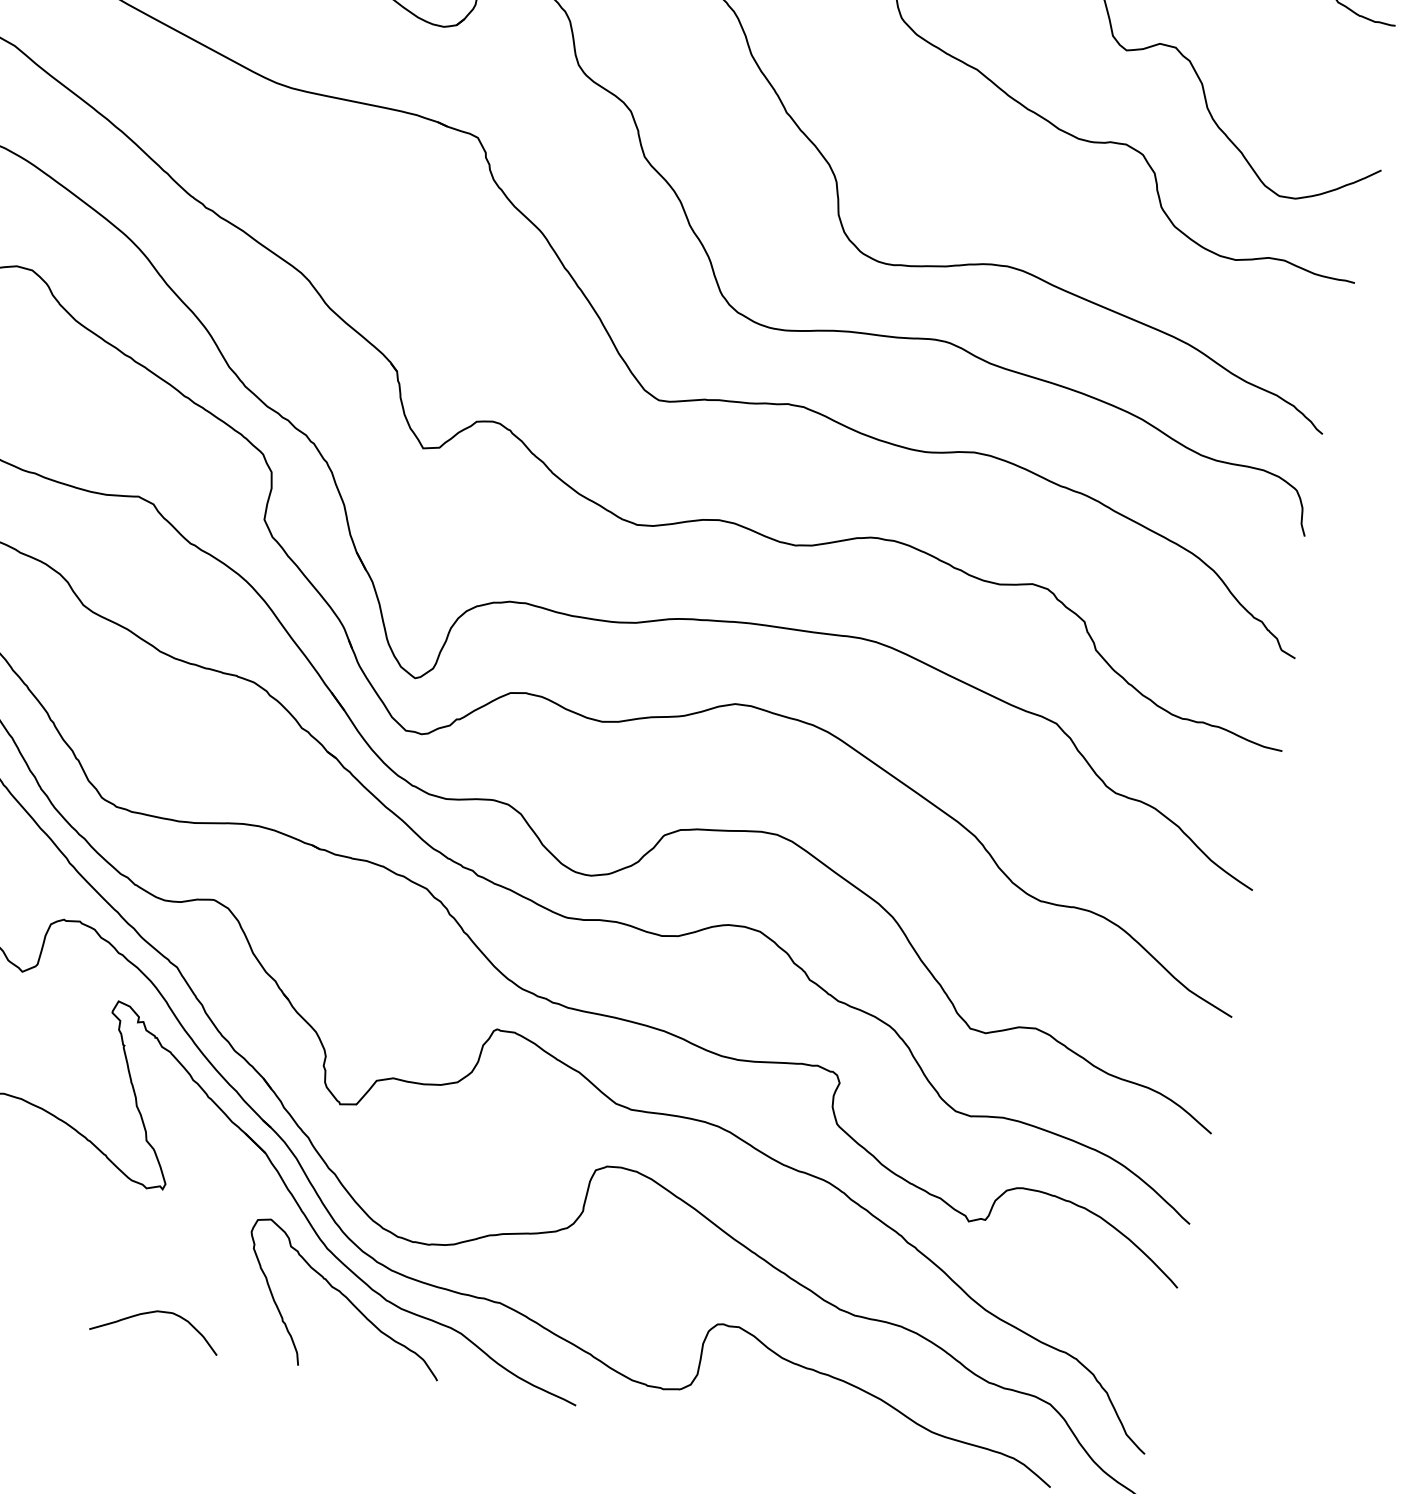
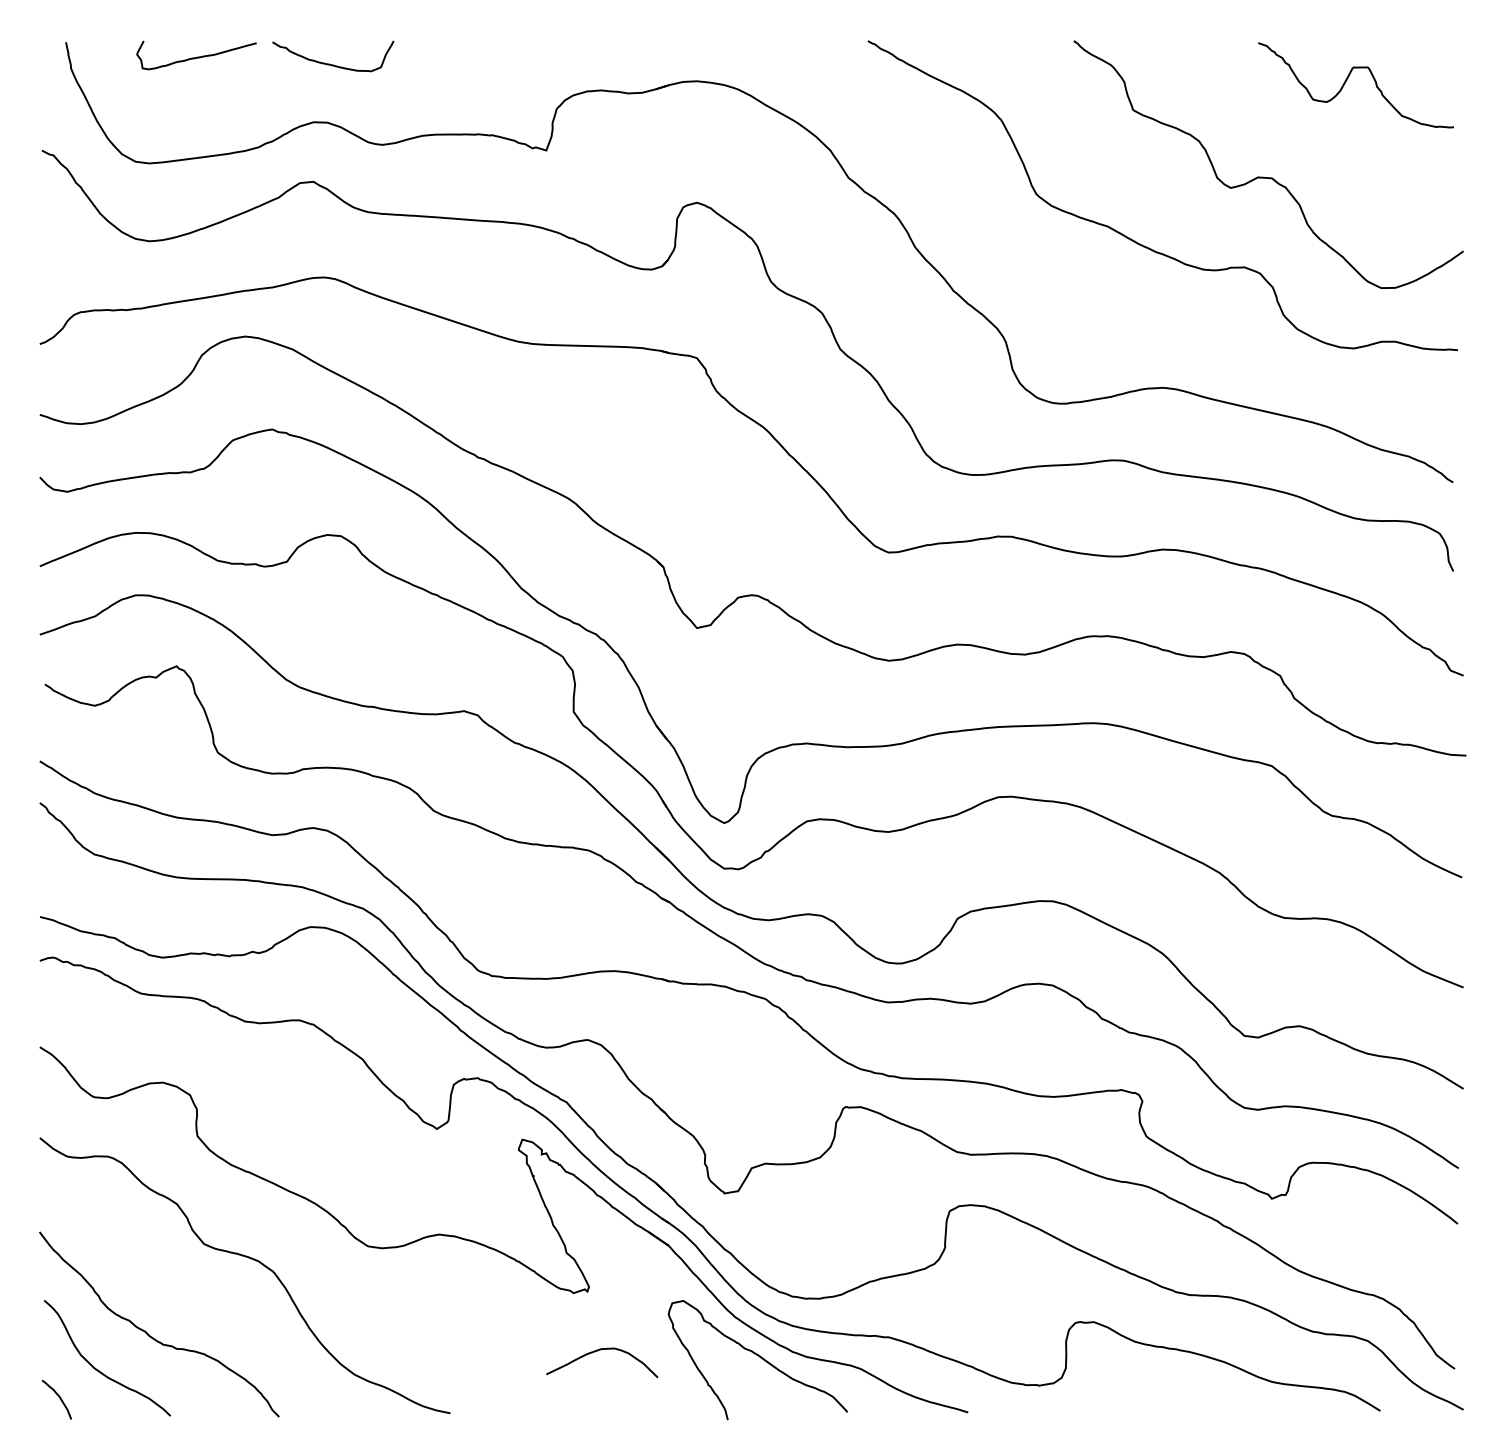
curve: (152, 1313) -> (597, 1351), moved

